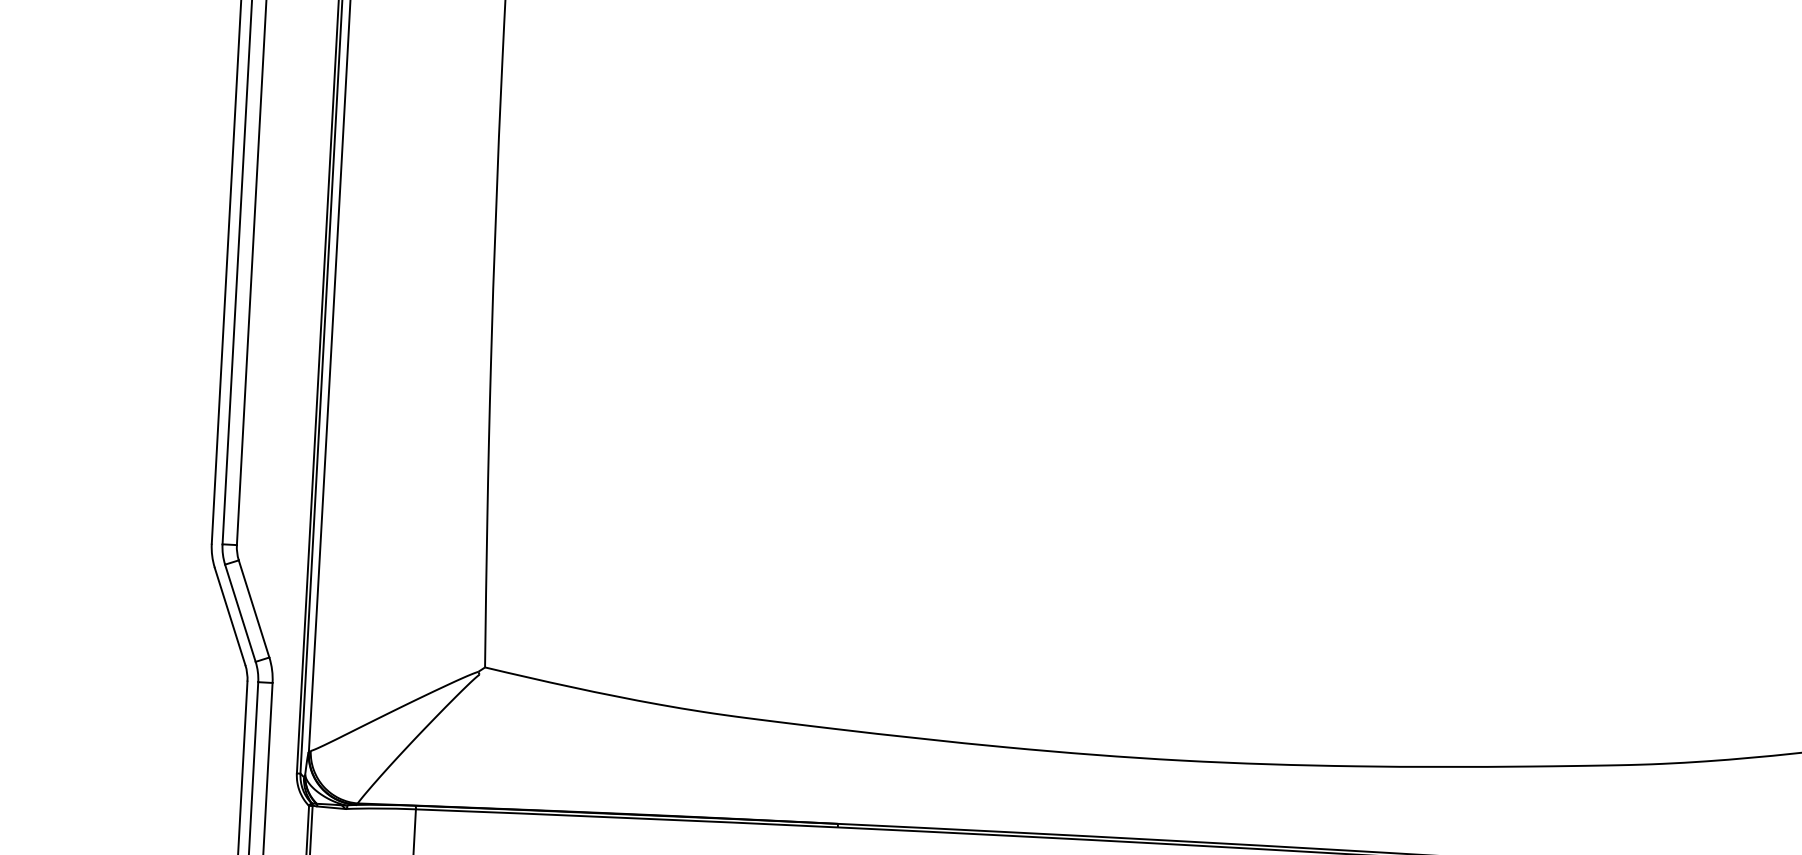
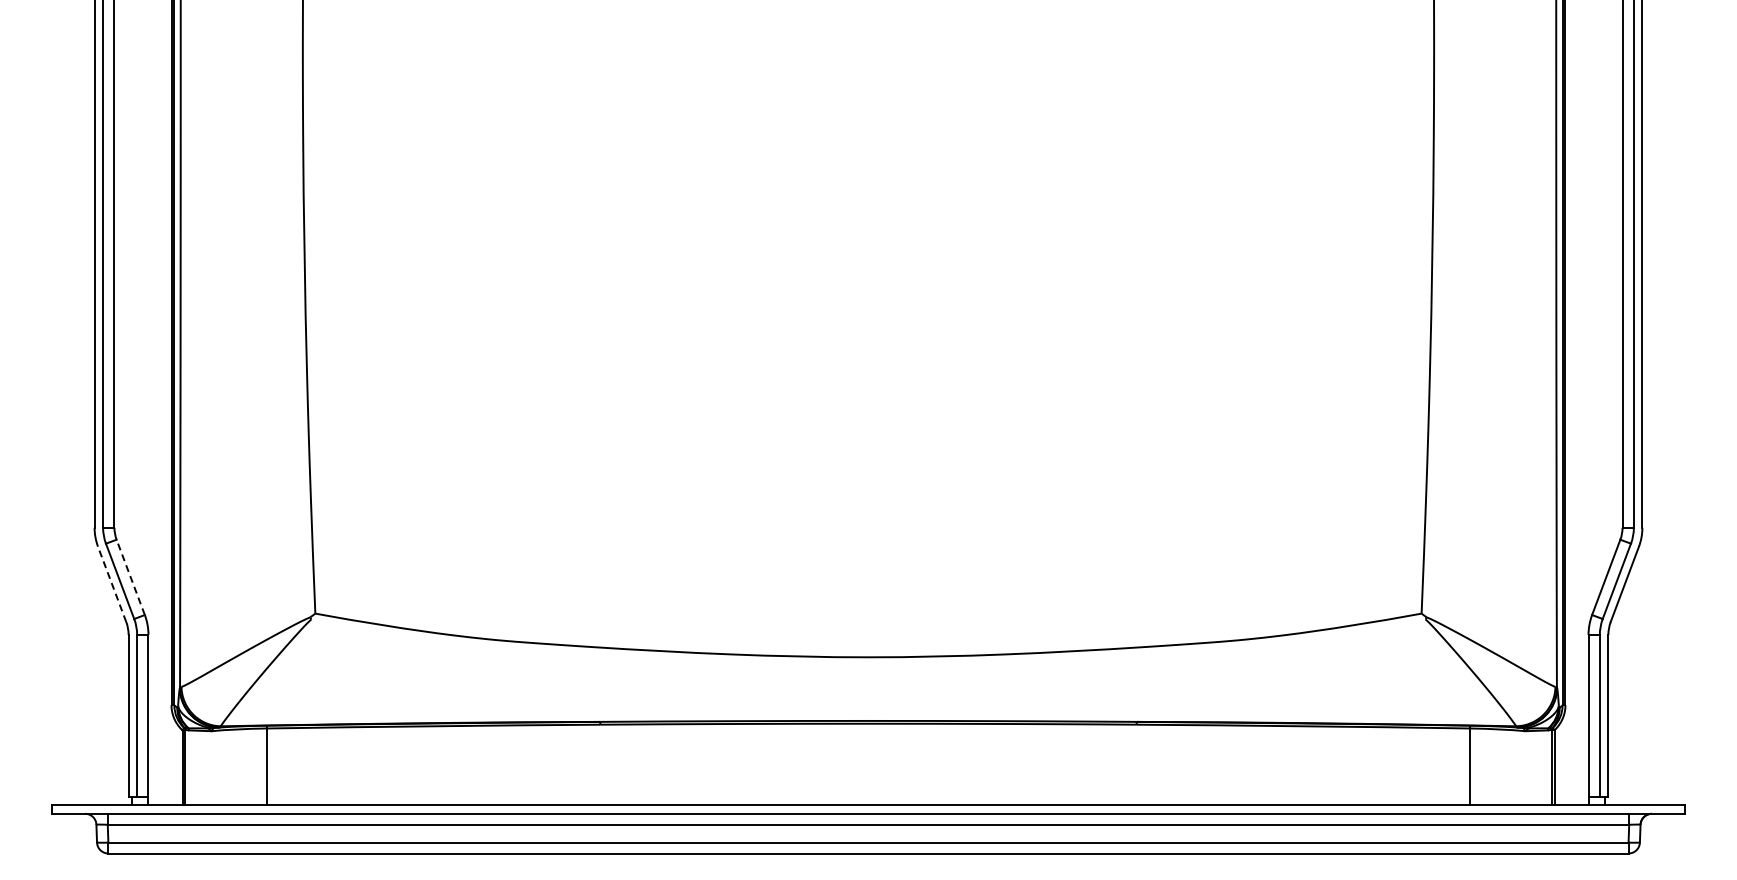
line: (253, 607) -> (130, 576), solid -> dashed
line: (229, 615) -> (111, 583), solid -> dashed

